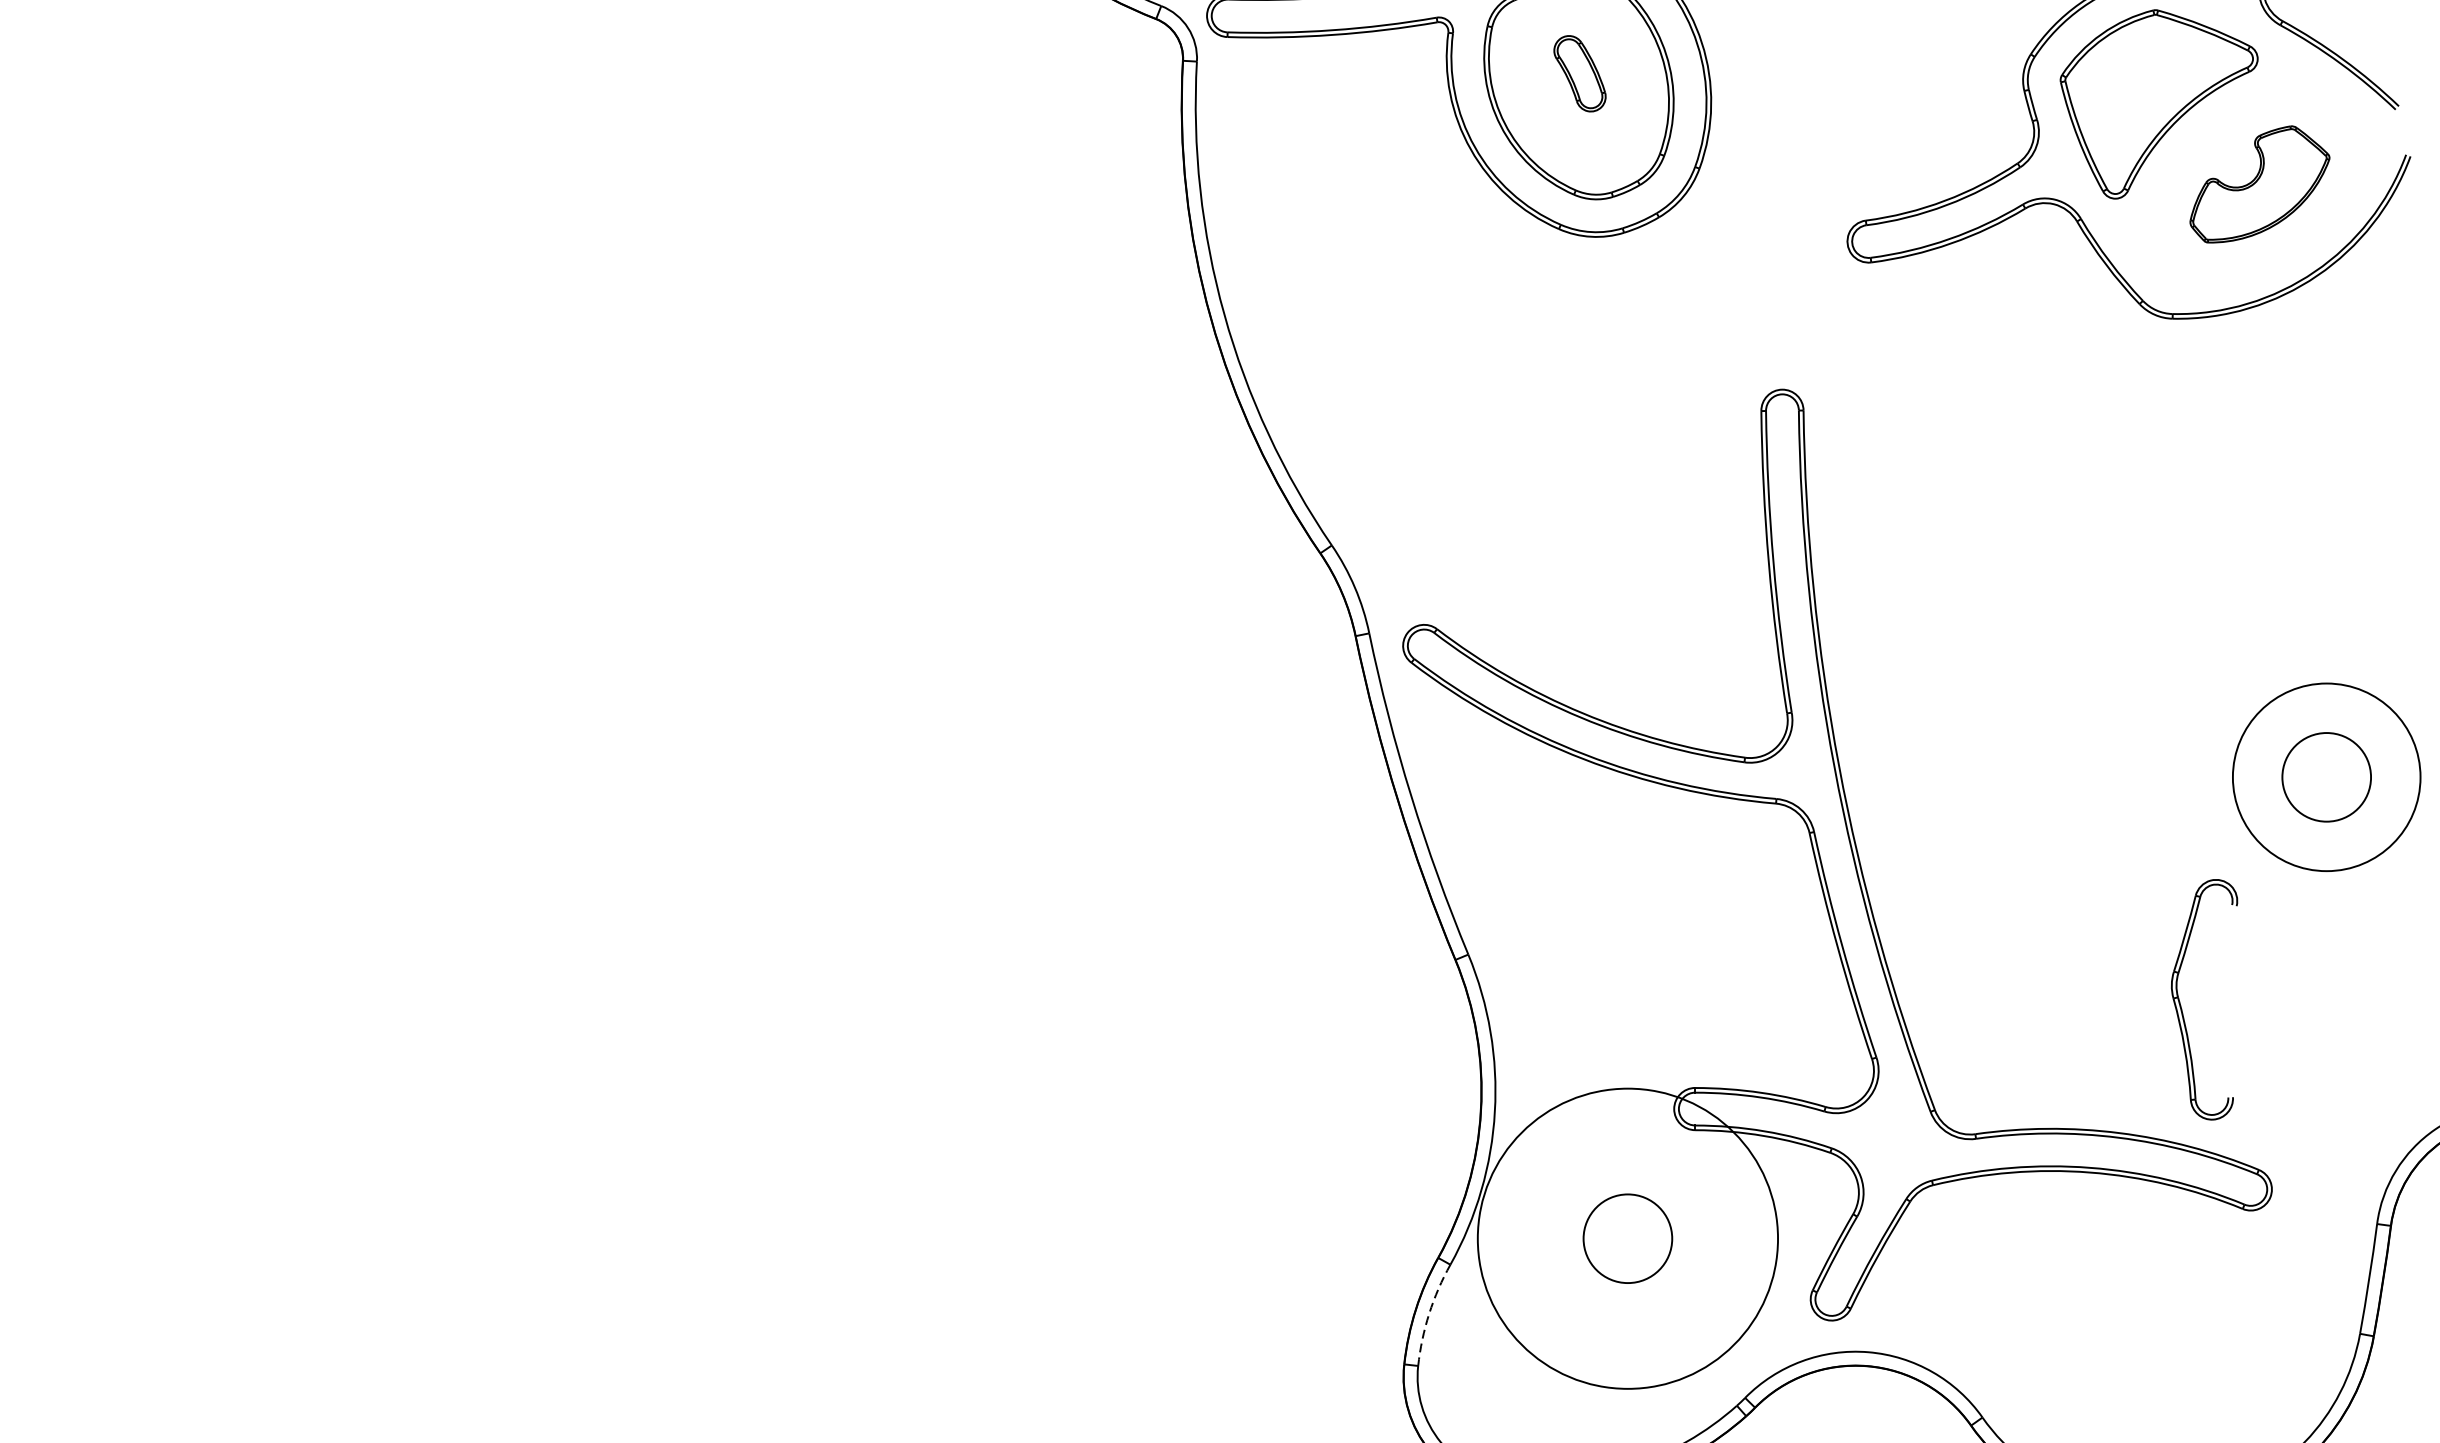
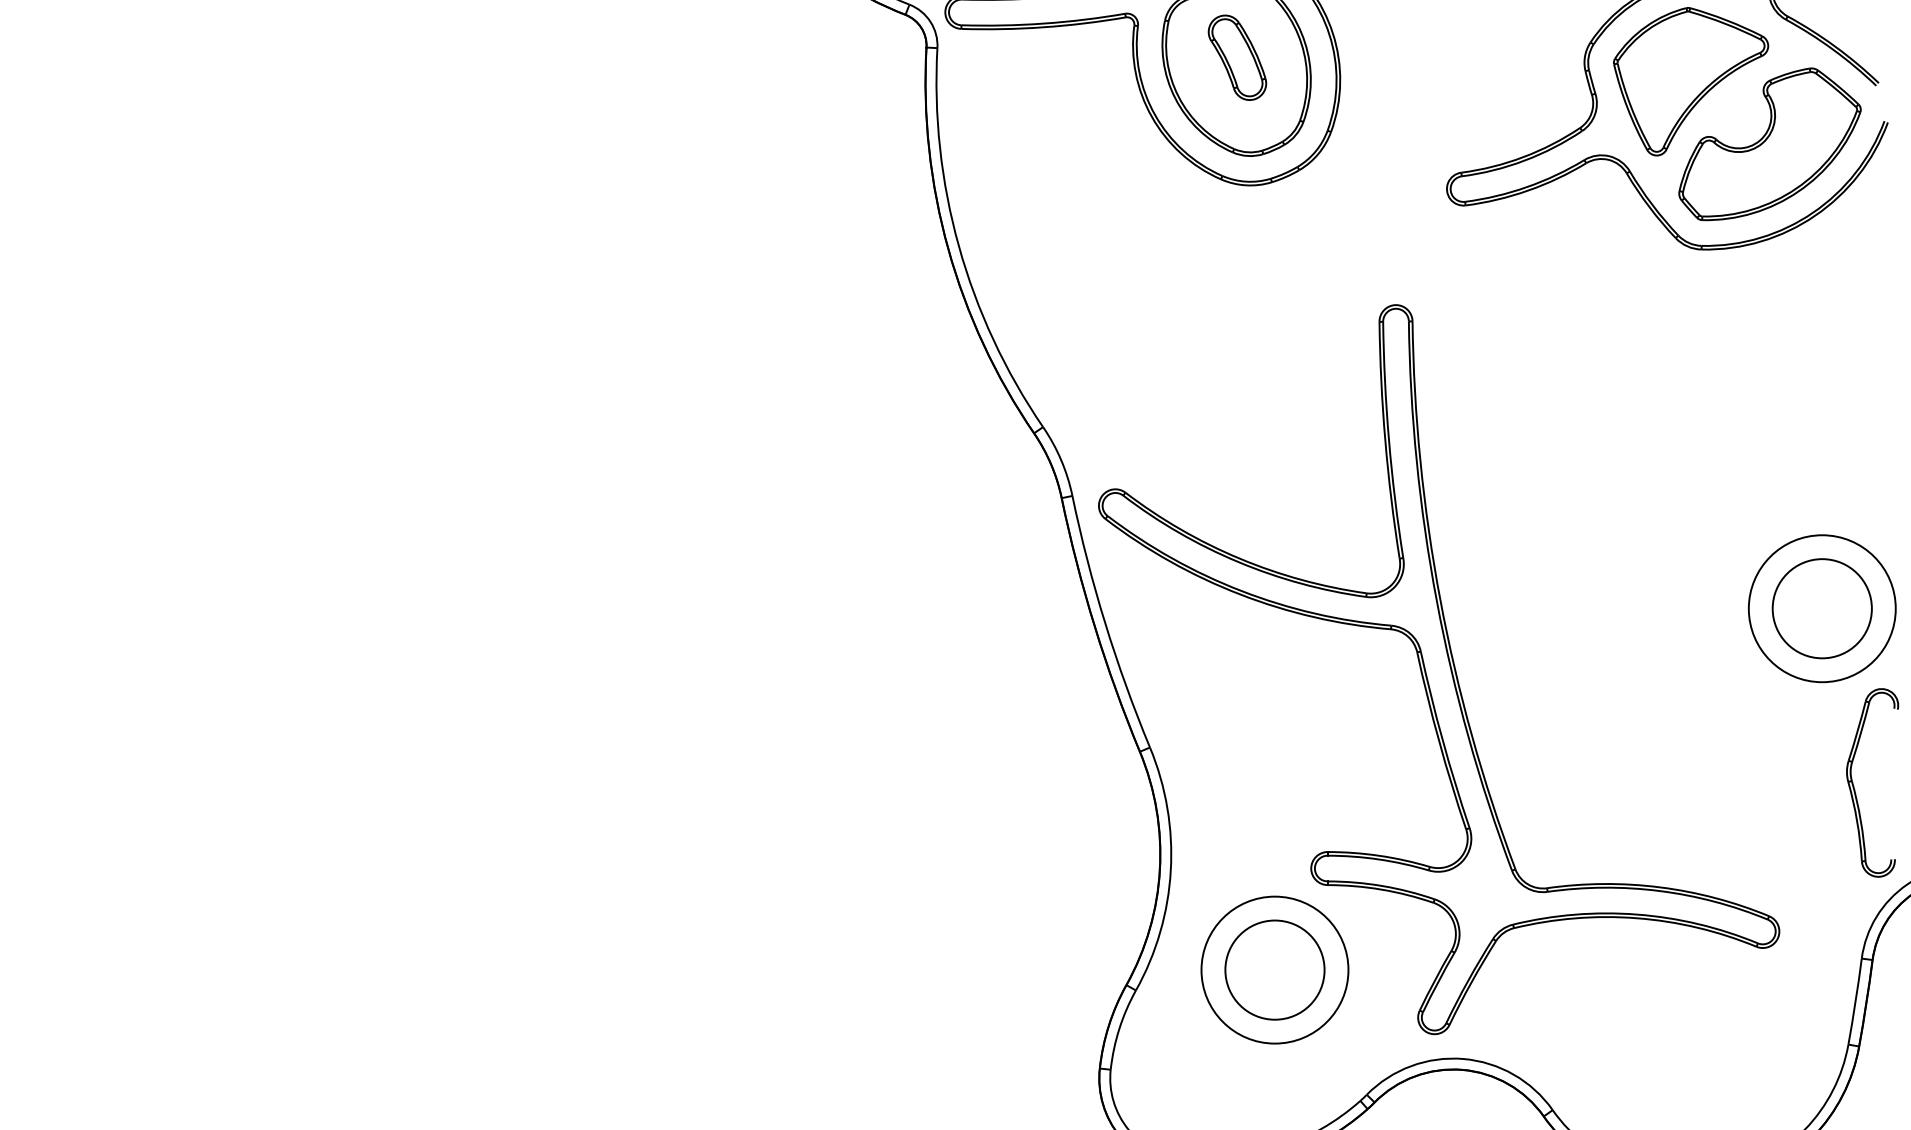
part: (1580, 73) -> (1237, 57), size x1.43
part: (2259, 184) -> (1769, 144), size x1.67
circle: (2325, 777) -> (1821, 608), size x1.43
part: (2182, 1008) -> (1855, 789), moved
circle: (1627, 1237) -> (1274, 969), size x0.62
circle: (1627, 1237) -> (1274, 969), size x1.43
arc: (1429, 1313) -> (1119, 1028), dashed -> solid

